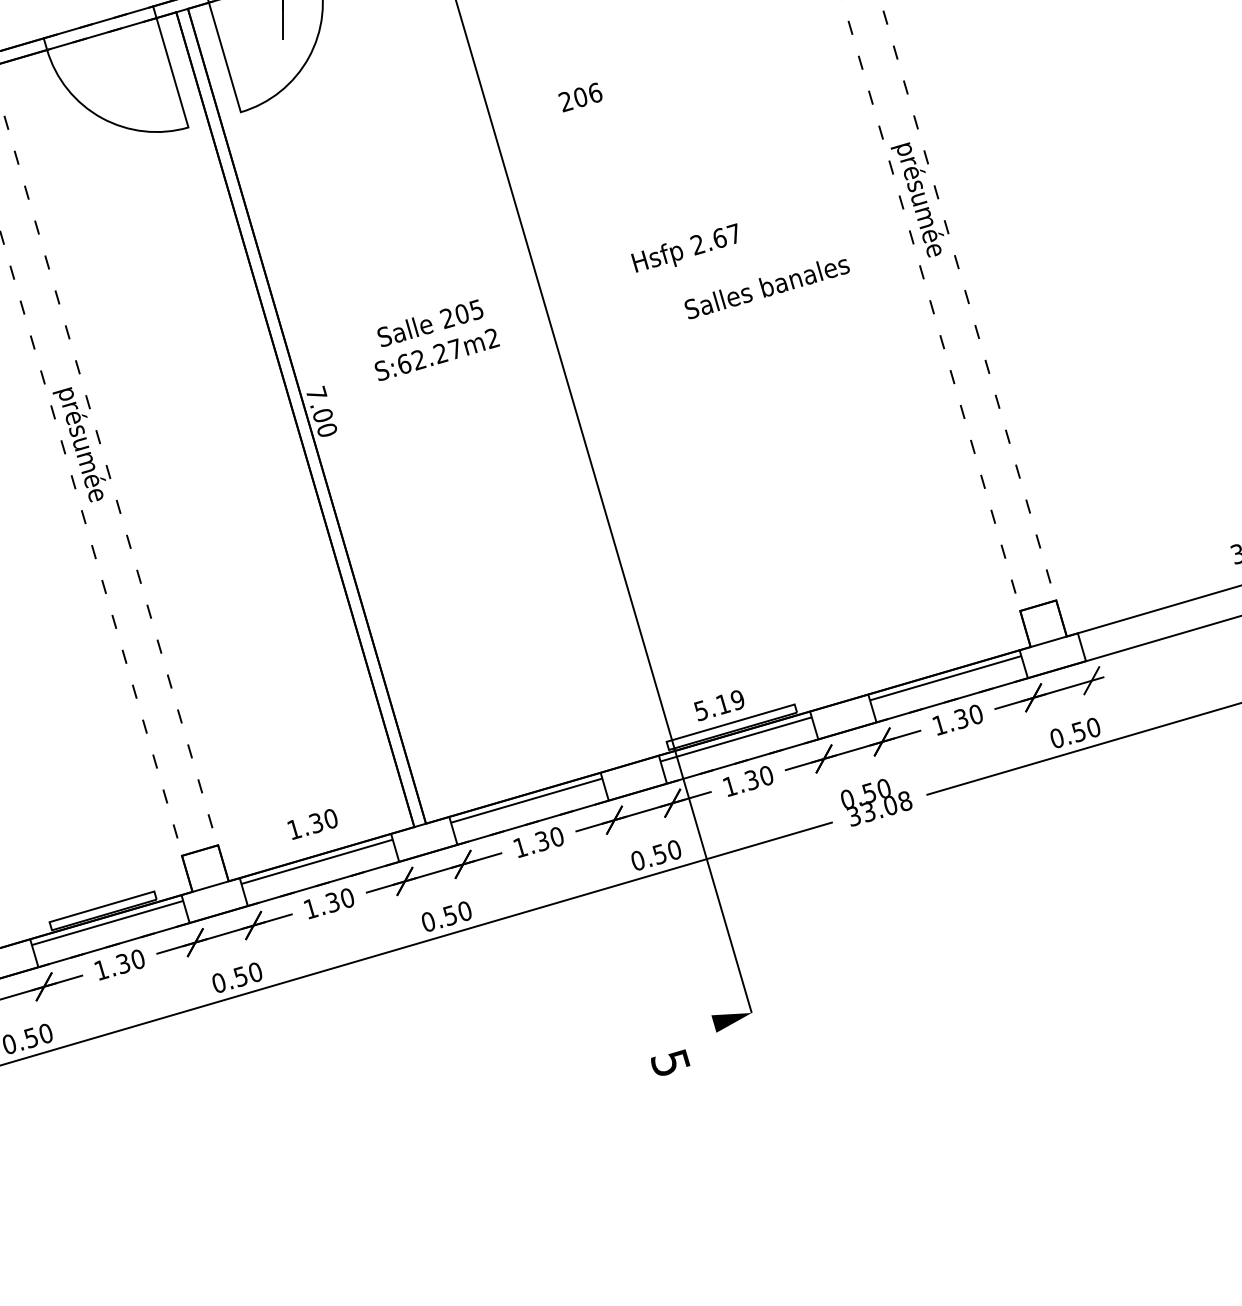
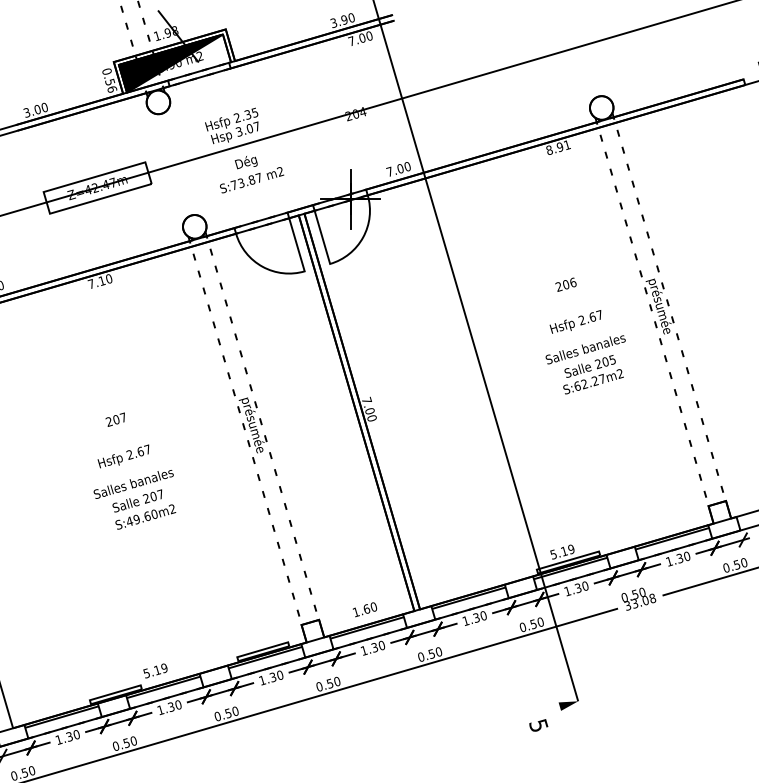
text: (579, 96) -> (565, 284), moved
text: (684, 247) -> (575, 321), moved
text: (437, 339) -> (593, 374), moved
text: (315, 823) -> (366, 609), 1.30 -> 1.60

